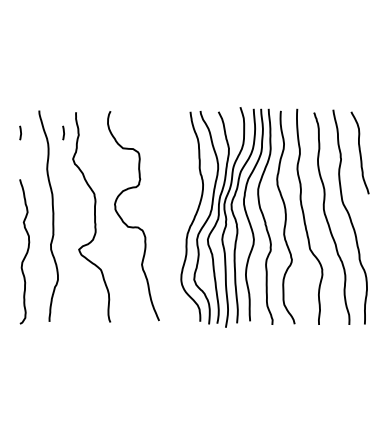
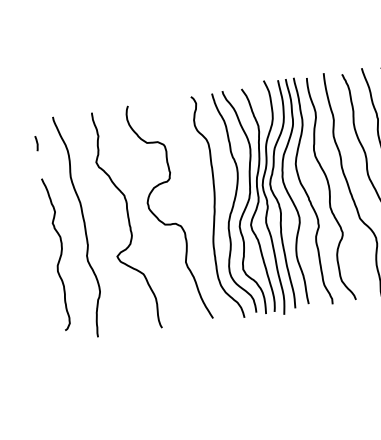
line: (63, 132) -> (81, 136), removed
curve: (177, 217) -> (215, 206), added
curve: (26, 251) -> (60, 253), moved

